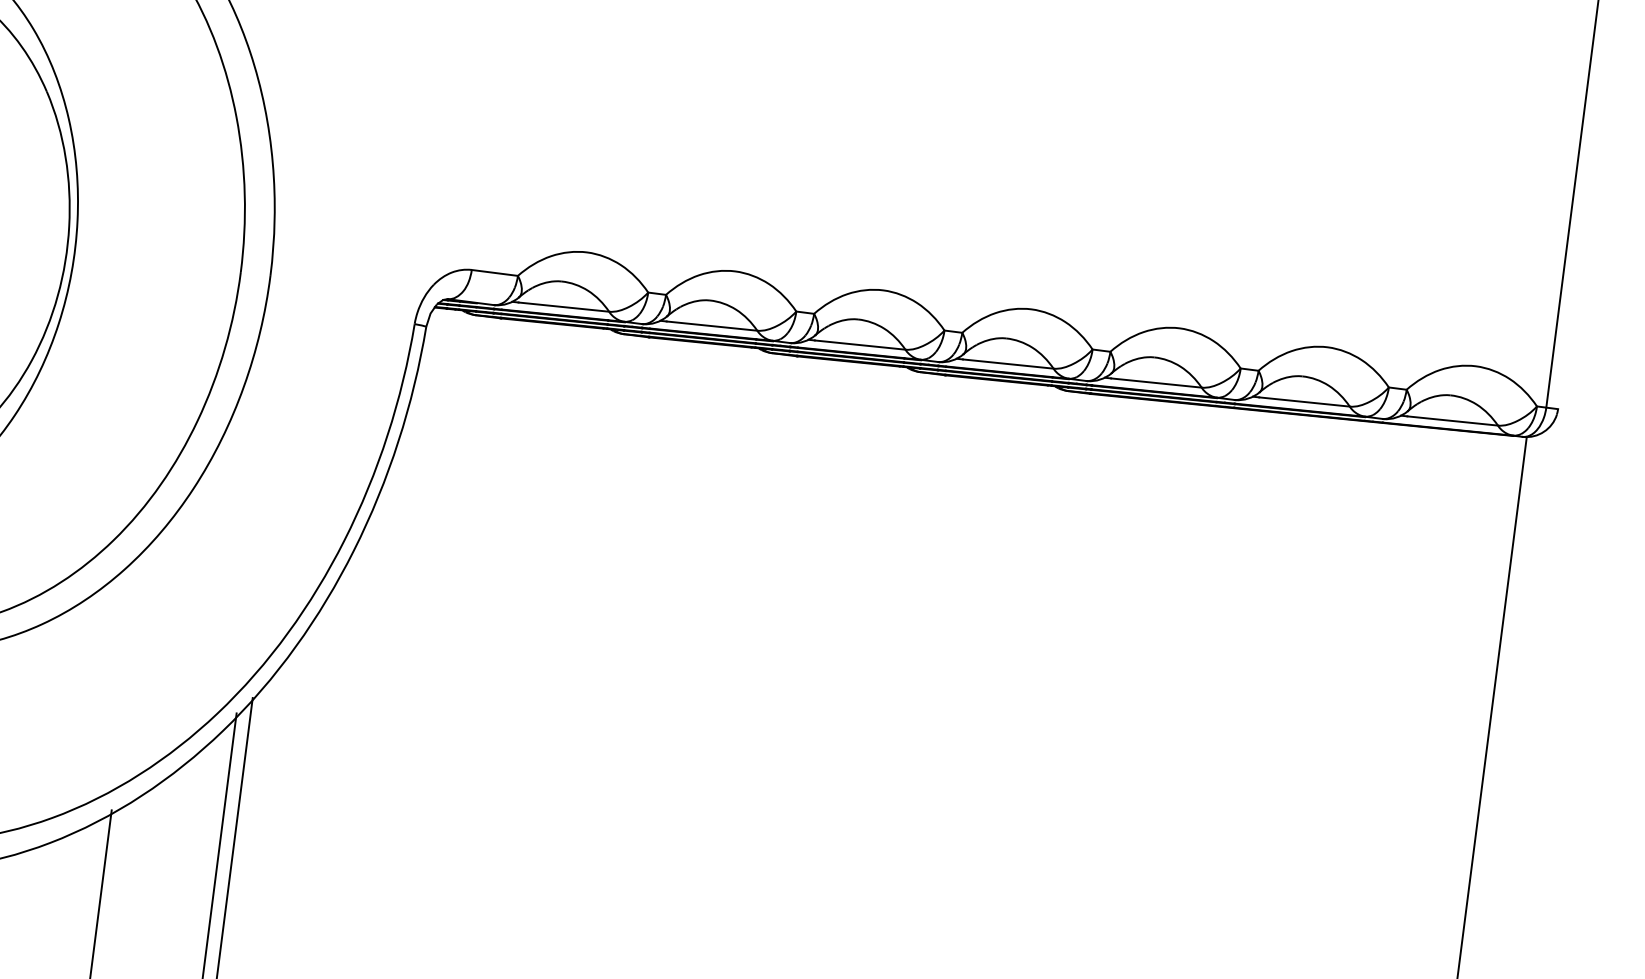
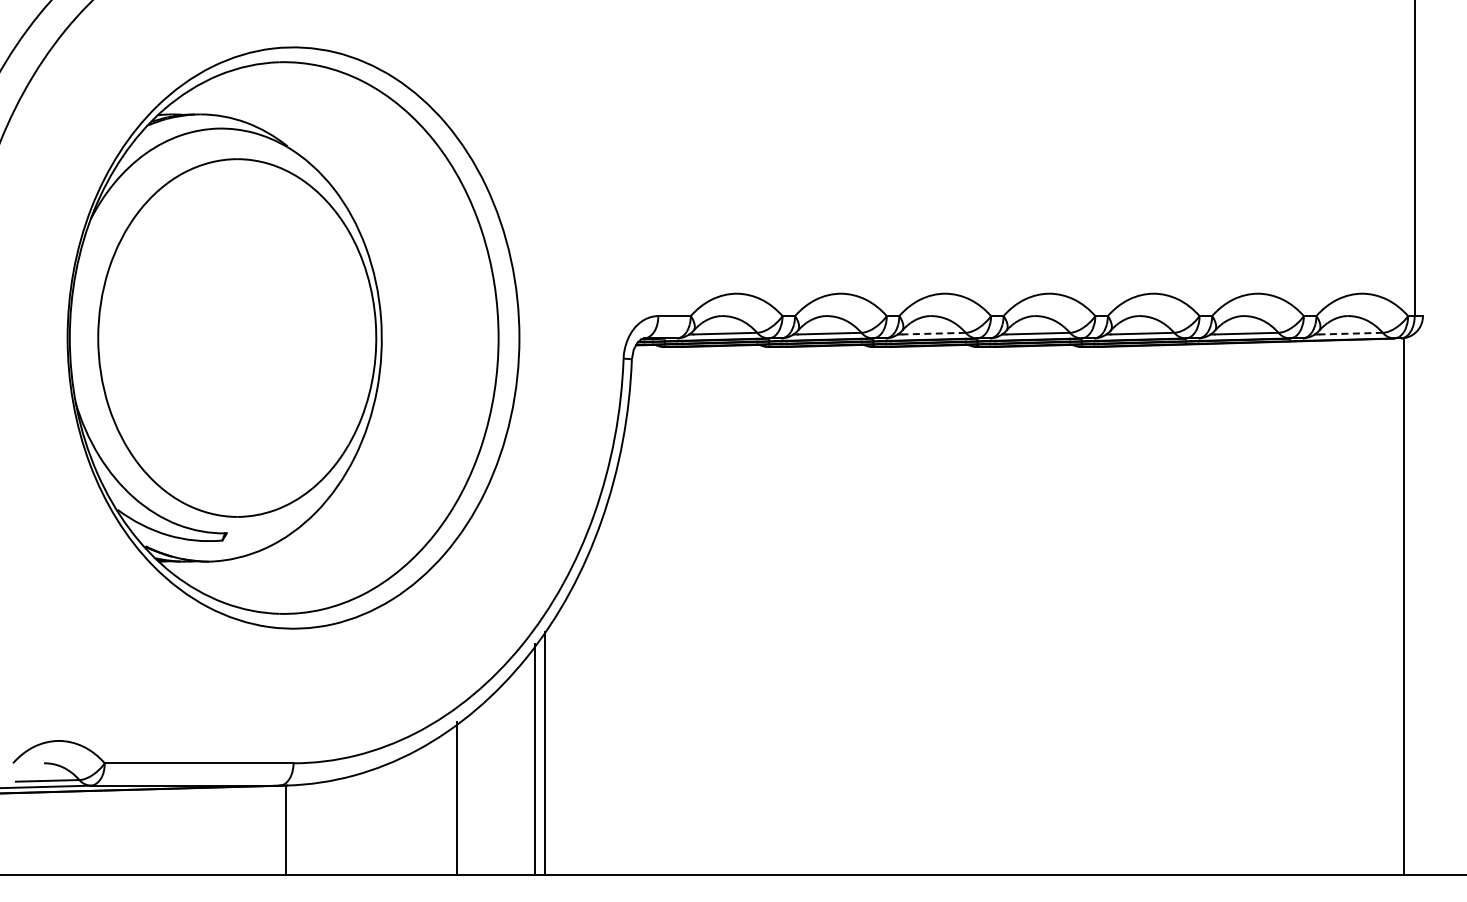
line: (859, 344) -> (933, 333), solid -> dashed
line: (1453, 420) -> (1351, 333), solid -> dashed

